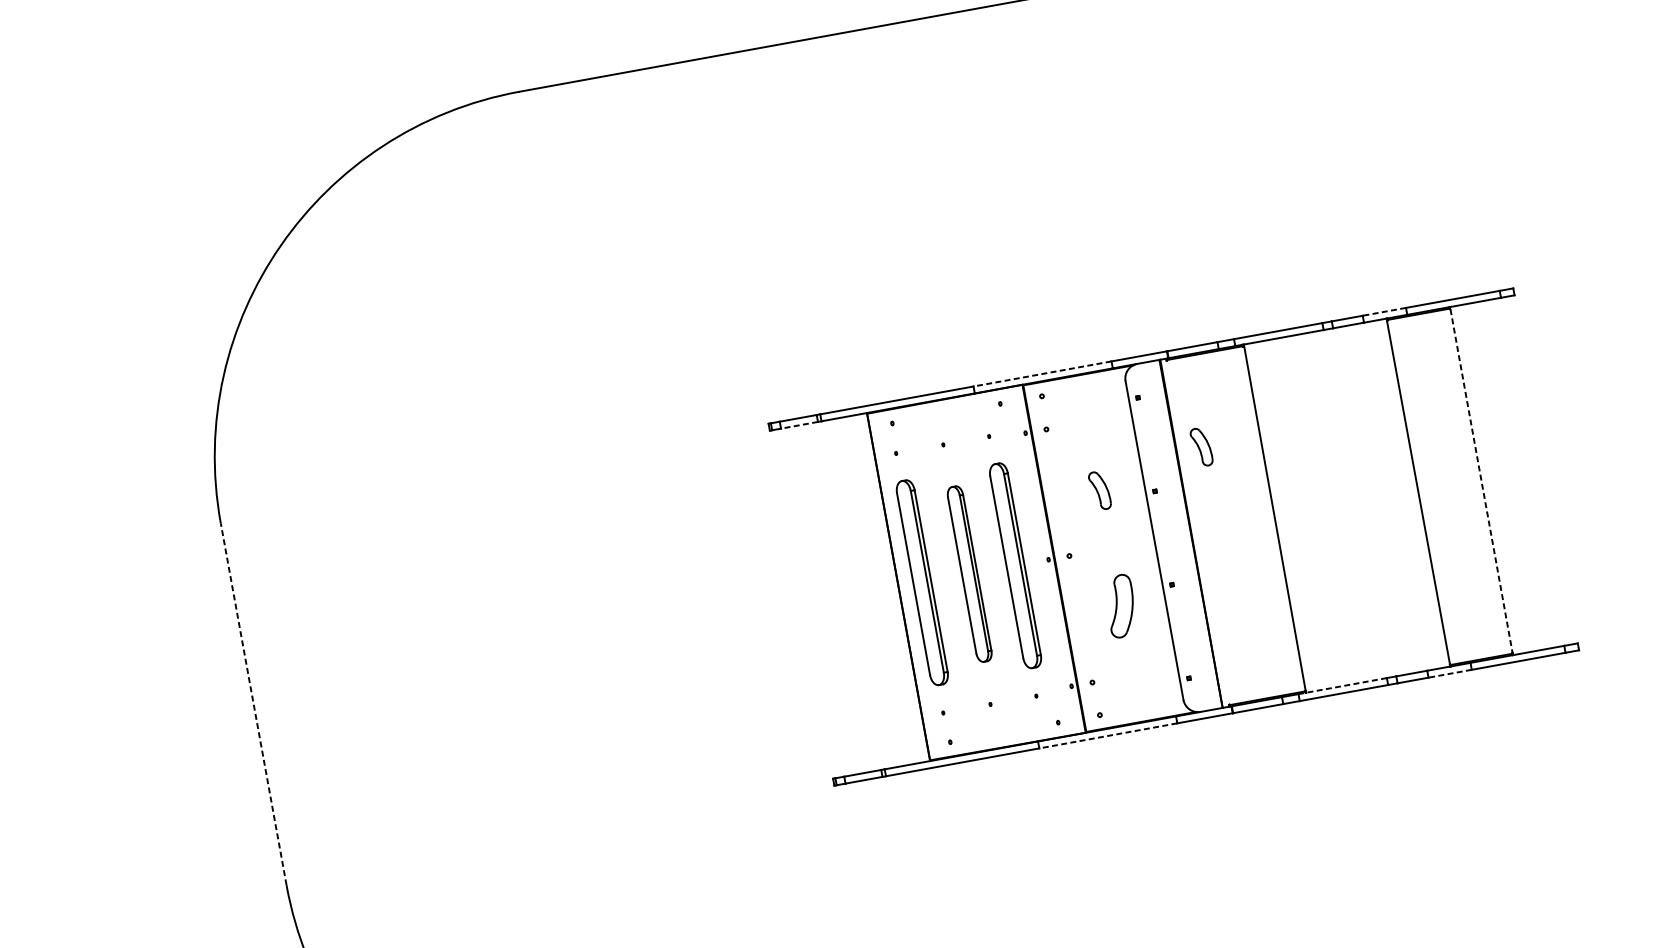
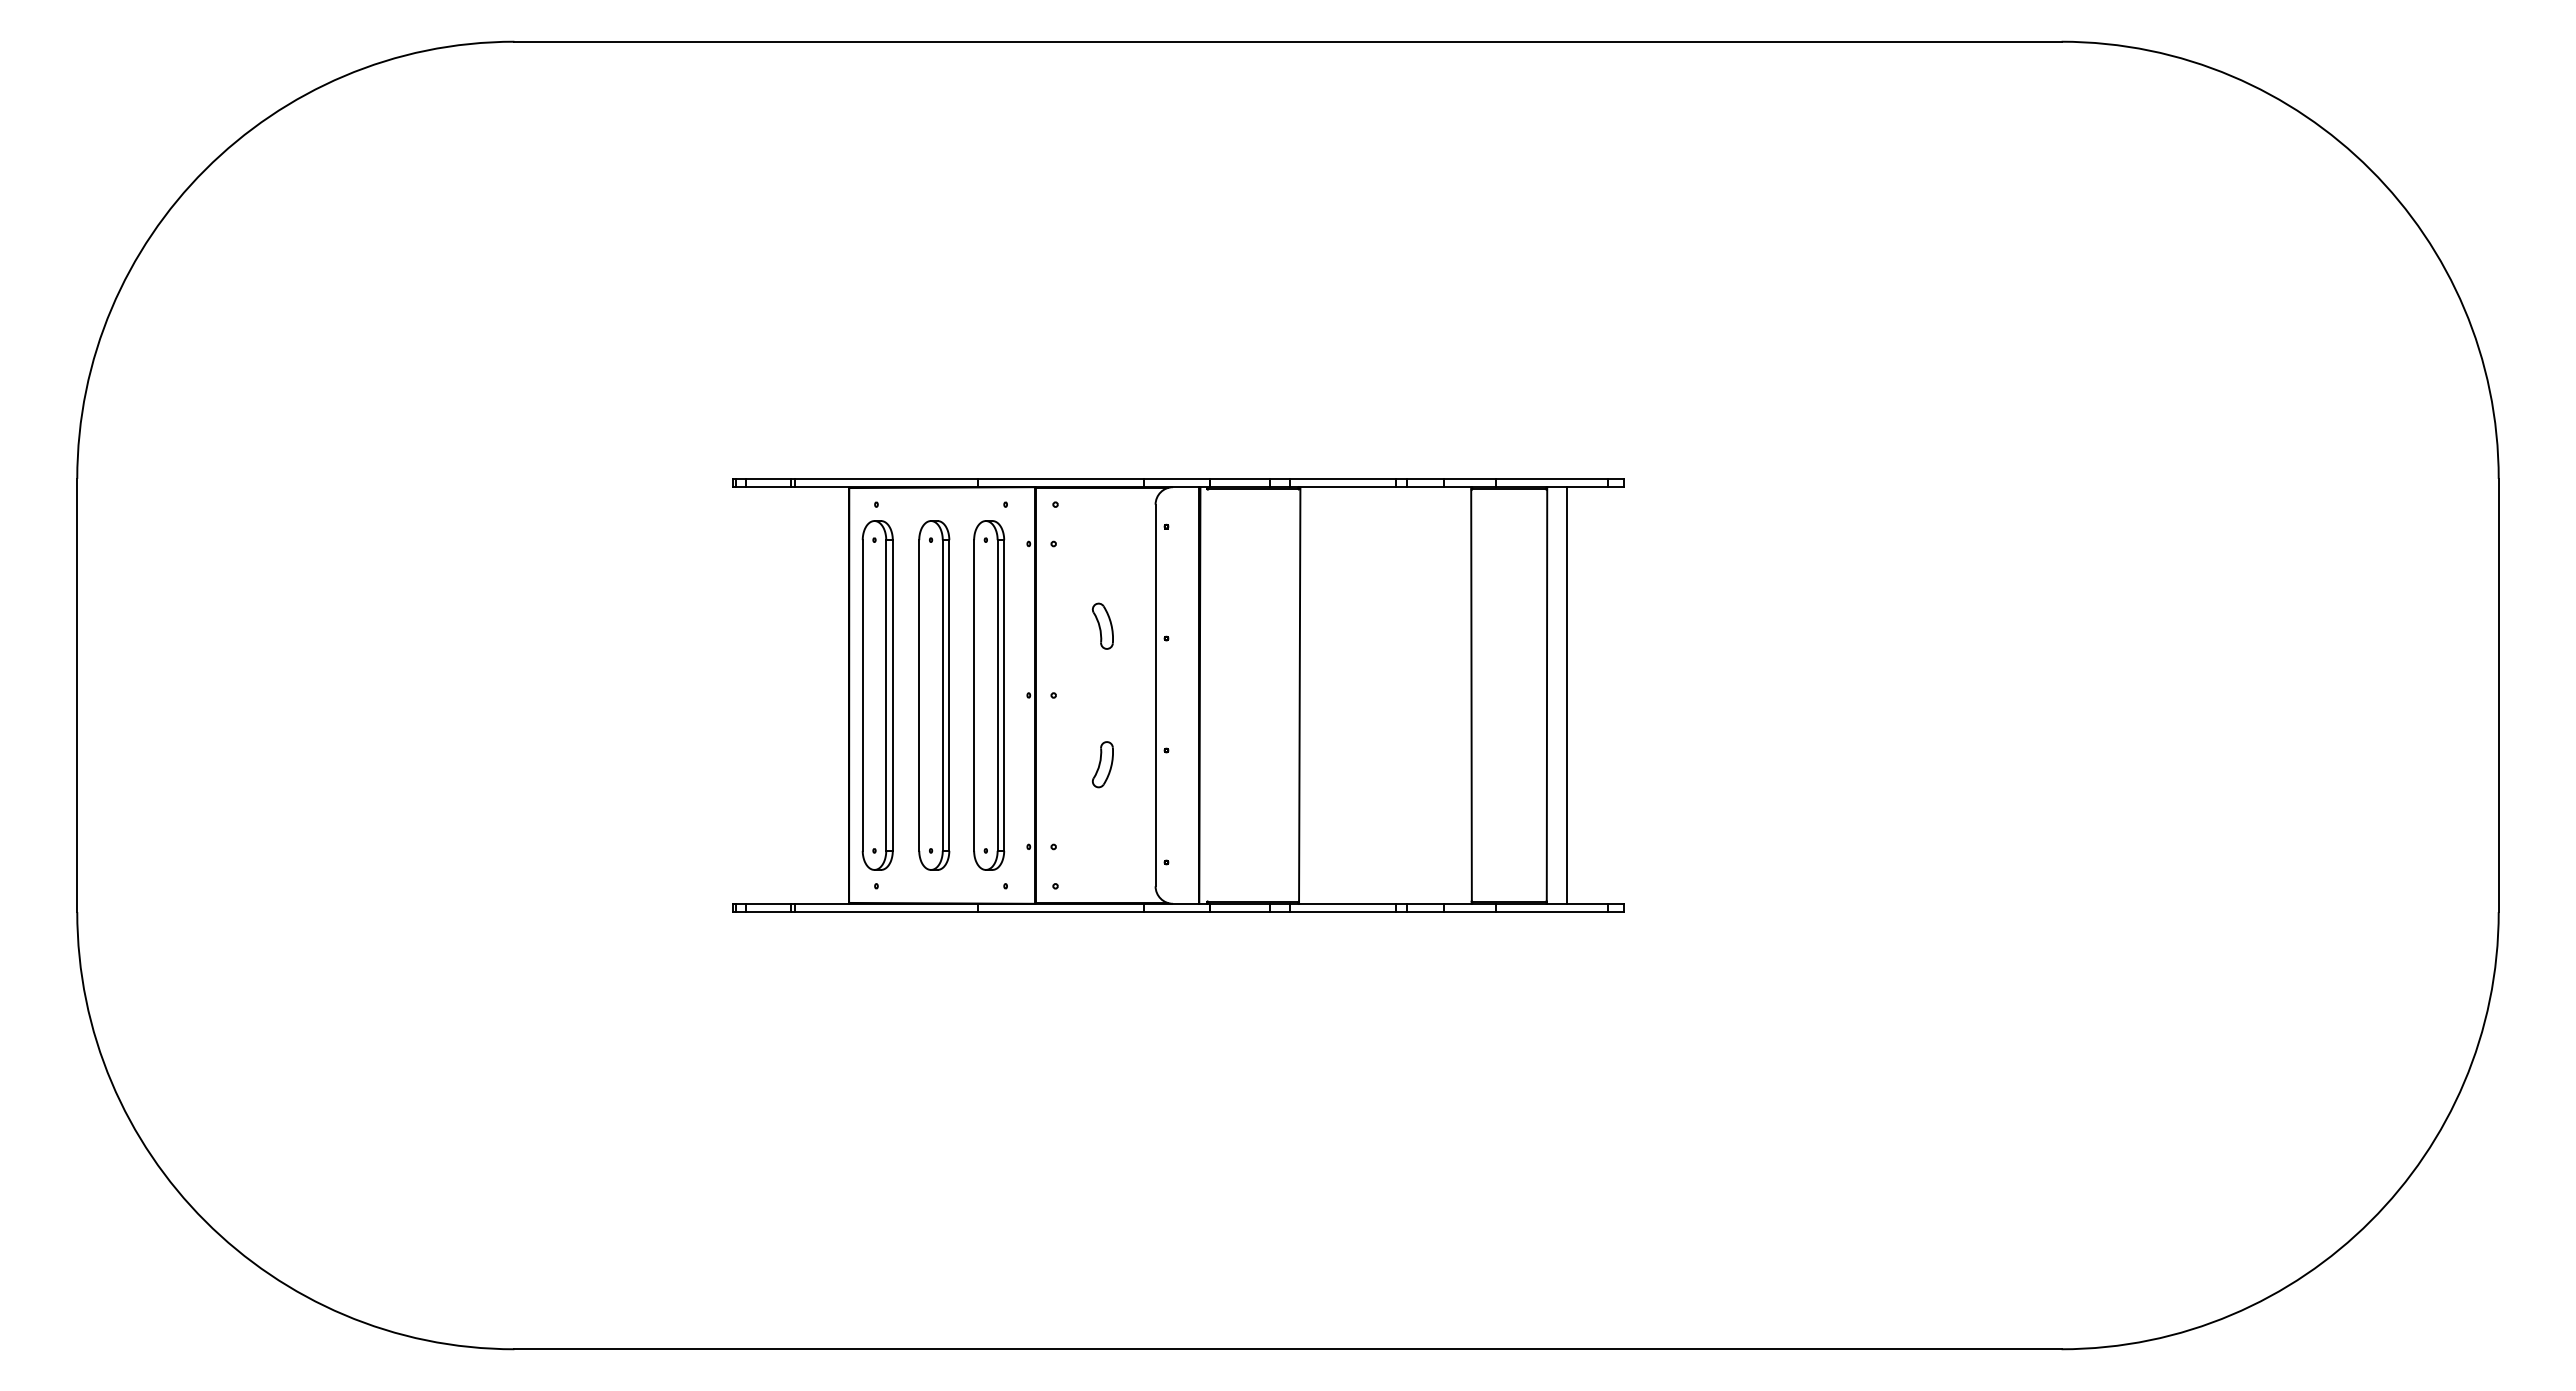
line: (1384, 311) -> (1470, 478), dashed -> solid
line: (1042, 373) -> (1060, 478), dashed -> solid
line: (799, 425) -> (768, 487), dashed -> solid
part: (1201, 446) -> (1229, 596), removed
line: (1498, 478) -> (1567, 695), added
line: (1481, 481) -> (1547, 695), dashed -> solid
part: (1015, 565) -> (989, 695), size x1.43
part: (969, 574) -> (934, 695), size x1.67
part: (922, 582) -> (877, 695), size x1.43
part: (1120, 606) -> (1102, 764), size x0.62
line: (1450, 674) -> (1470, 912), dashed -> solid
line: (1342, 685) -> (1342, 903), dashed -> solid
line: (253, 704) -> (77, 695), dashed -> solid
line: (1108, 736) -> (1060, 912), dashed -> solid

